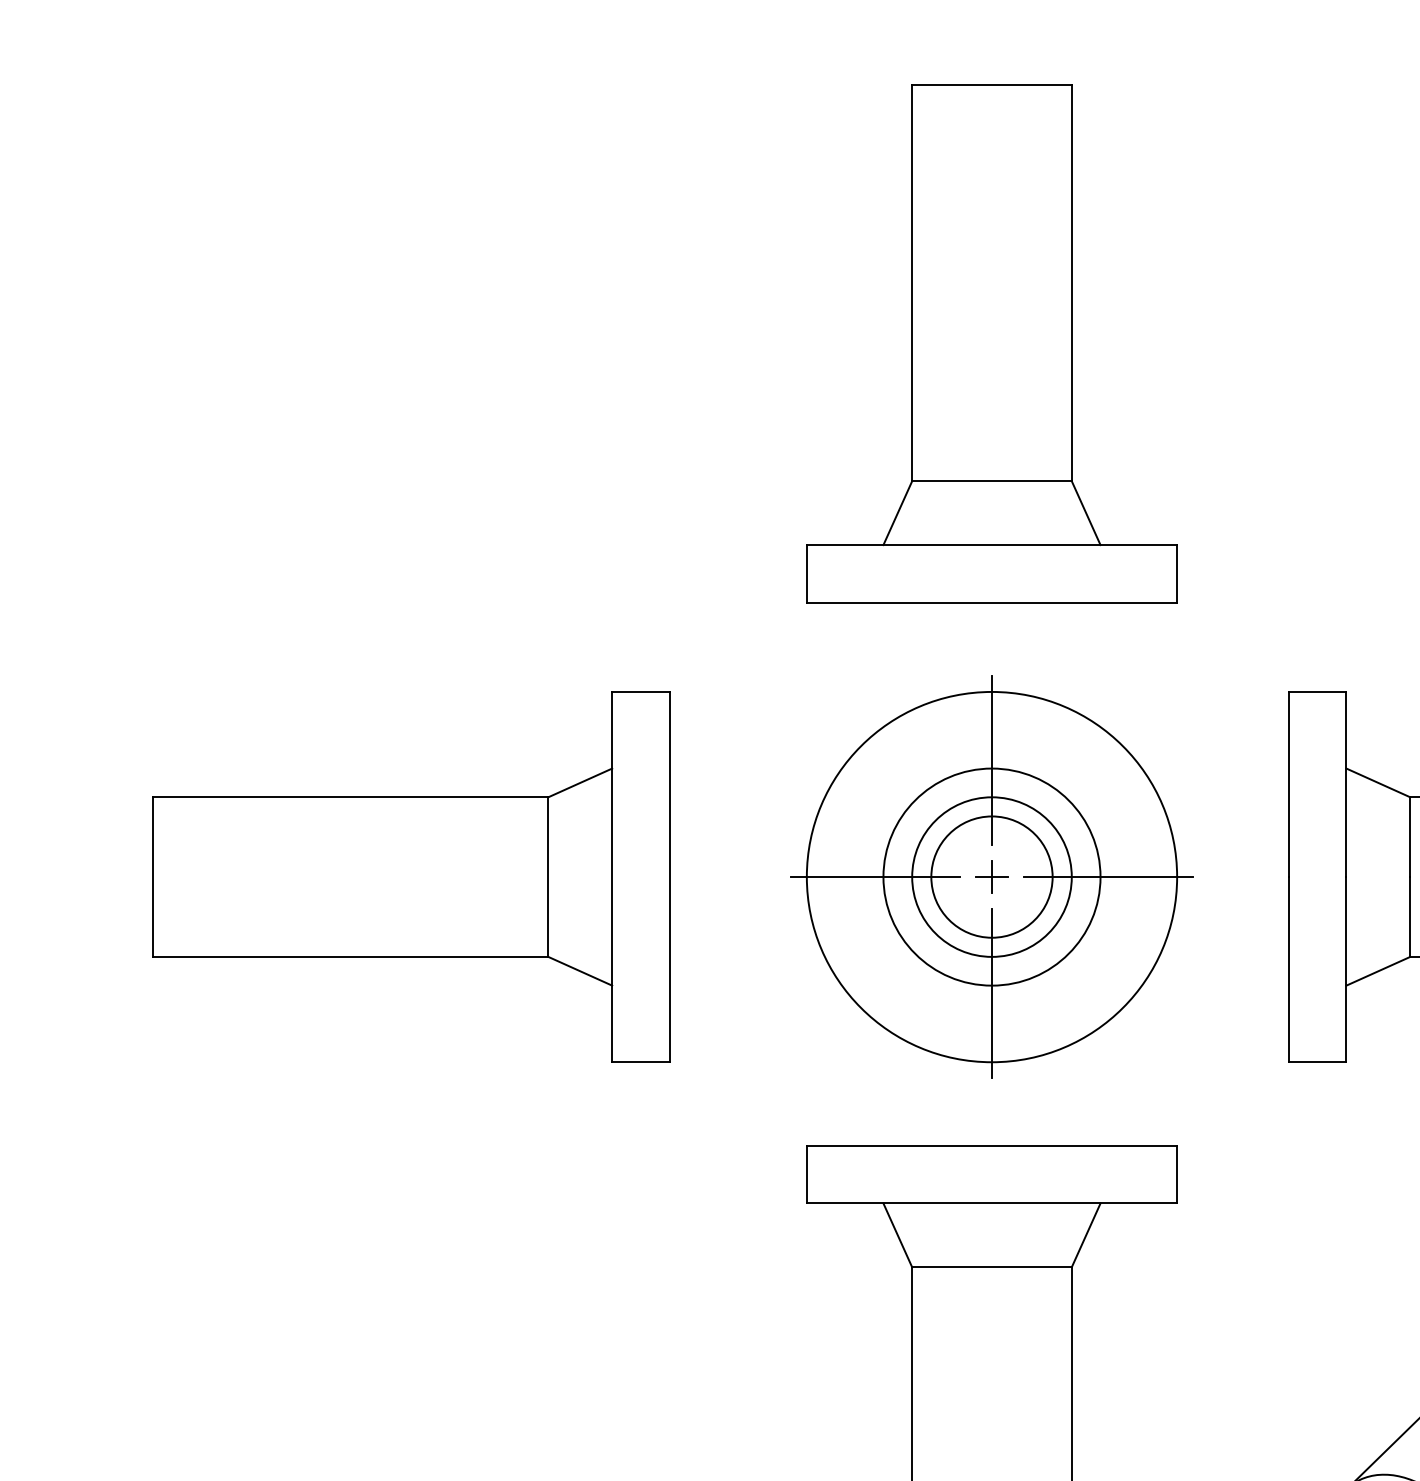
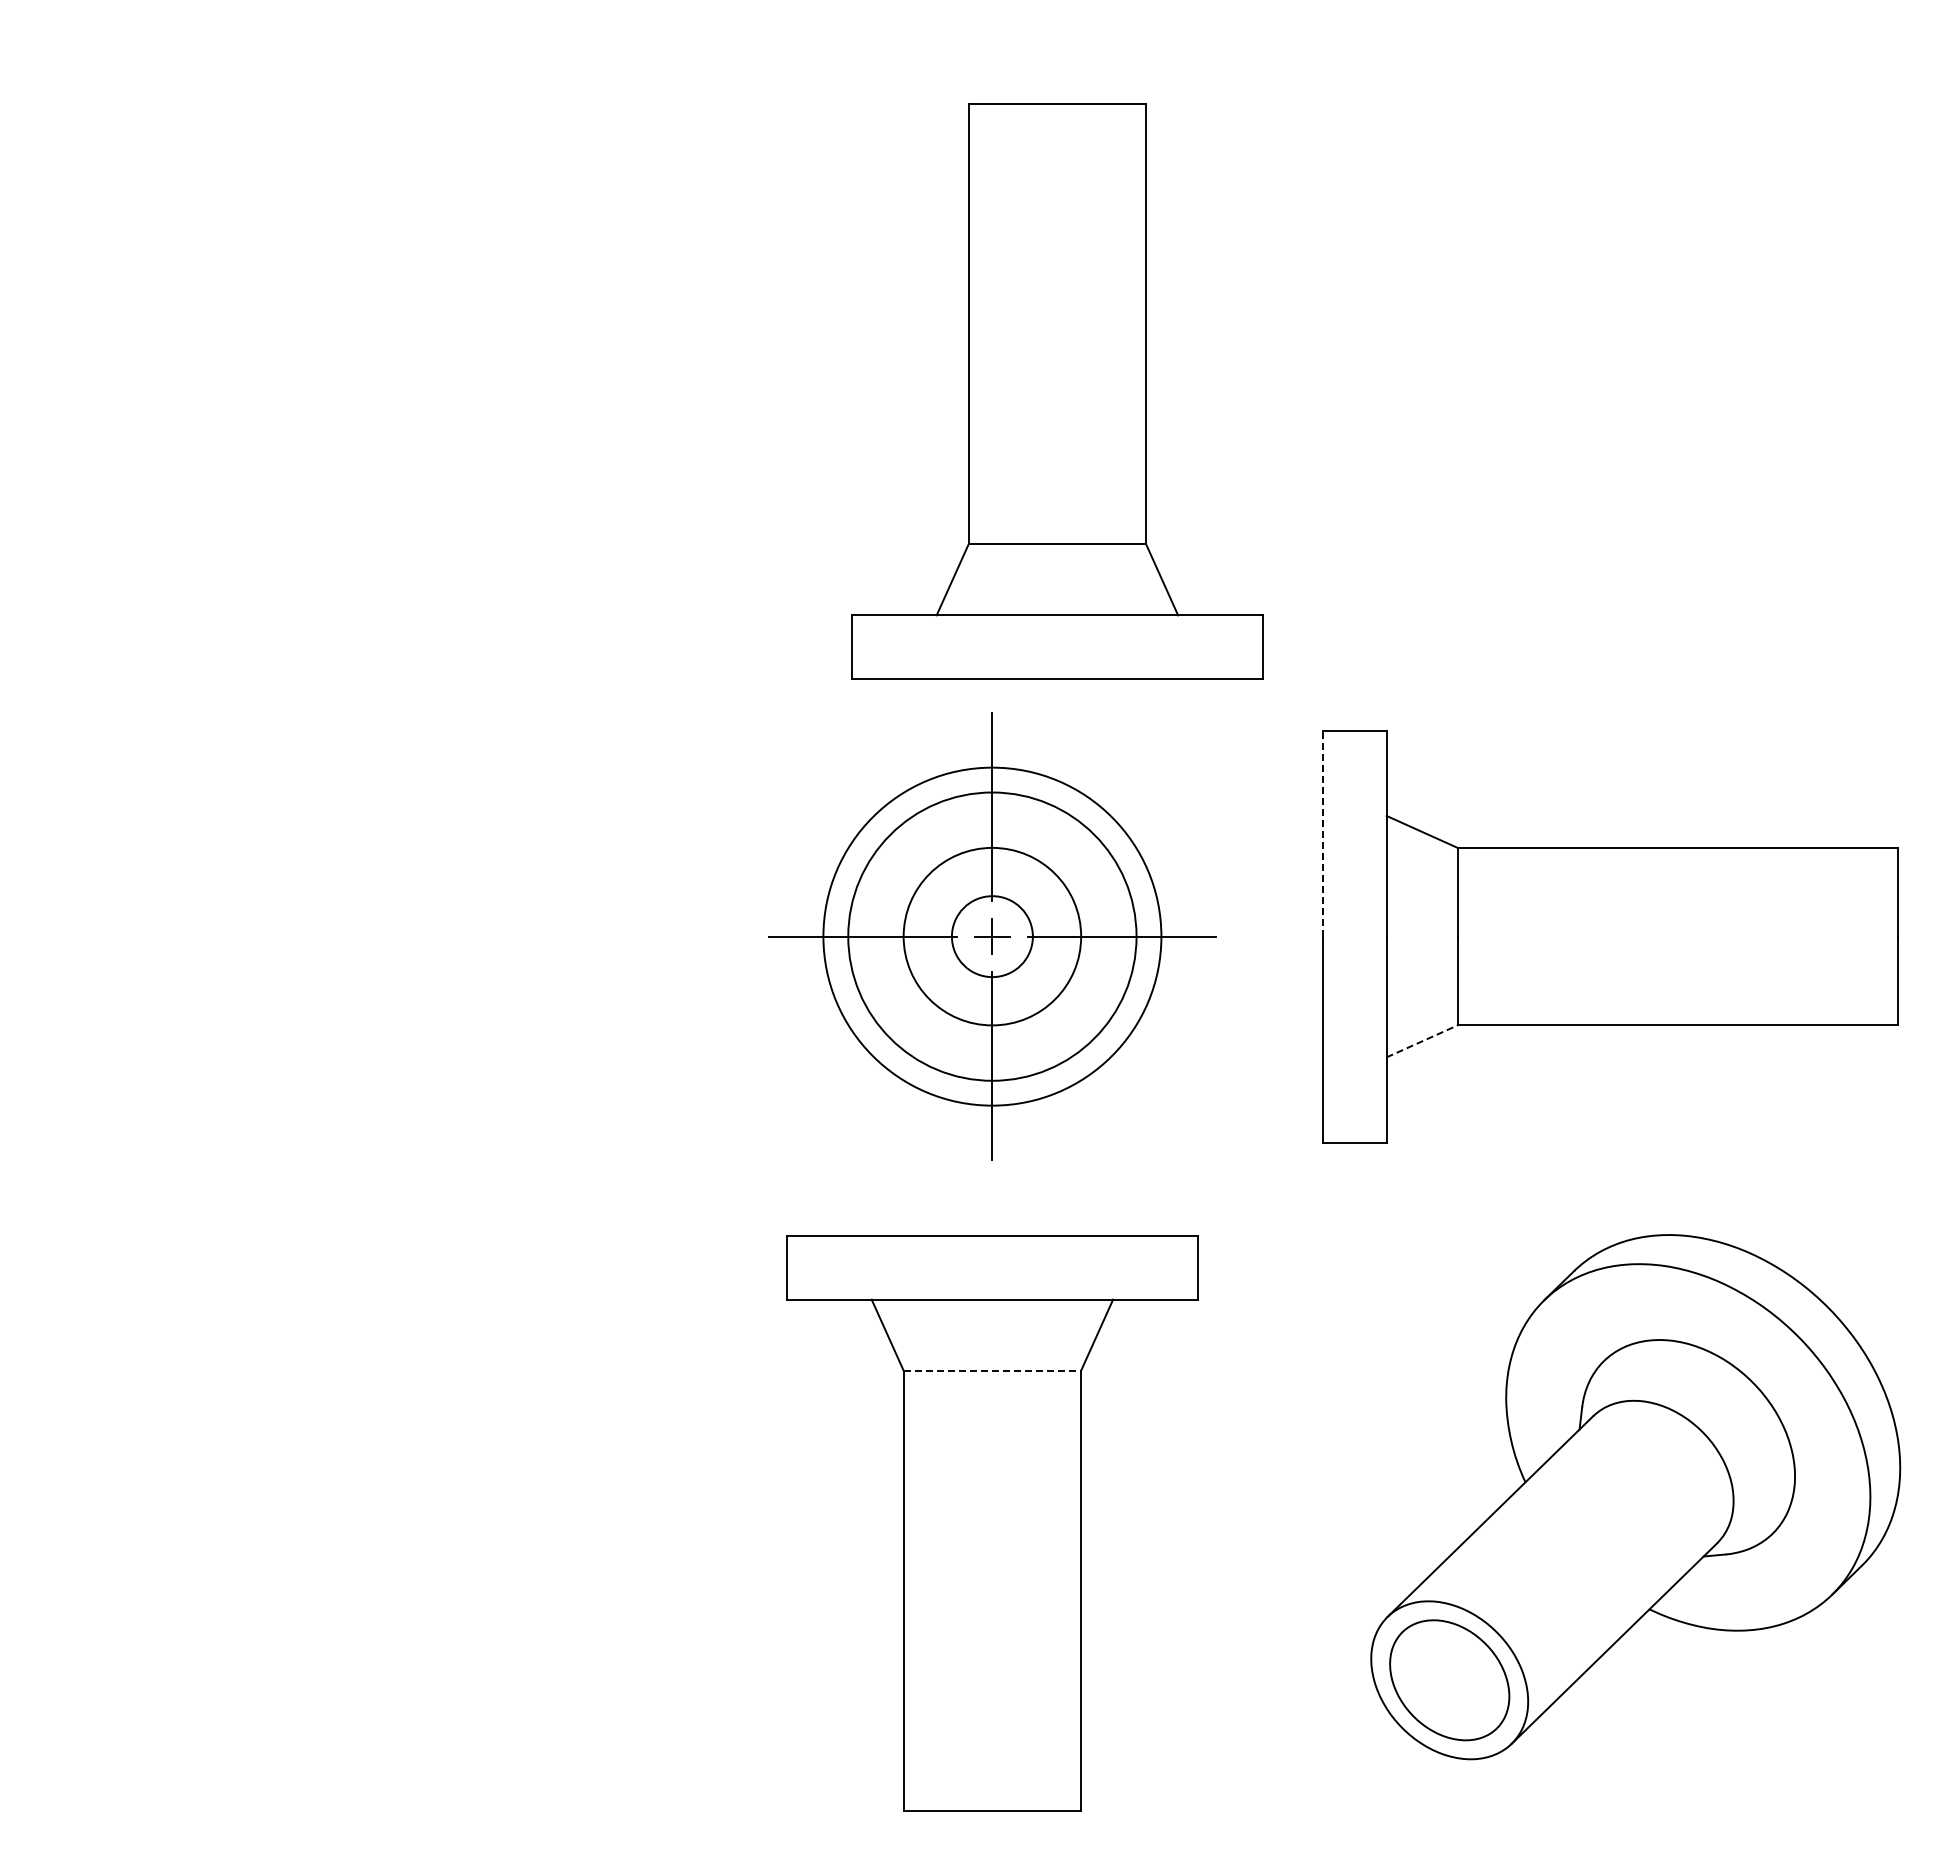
part: (992, 343) -> (1057, 391), moved
line: (1288, 784) -> (1322, 833), solid -> dashed
part: (411, 876) -> (346, 936), removed
circle: (991, 876) -> (991, 936), size x0.6
circle: (992, 876) -> (992, 936), size x0.7
circle: (992, 876) -> (992, 936), size x1.4
line: (1378, 971) -> (1422, 1041), solid -> dashed
line: (992, 1267) -> (992, 1370), solid -> dashed

